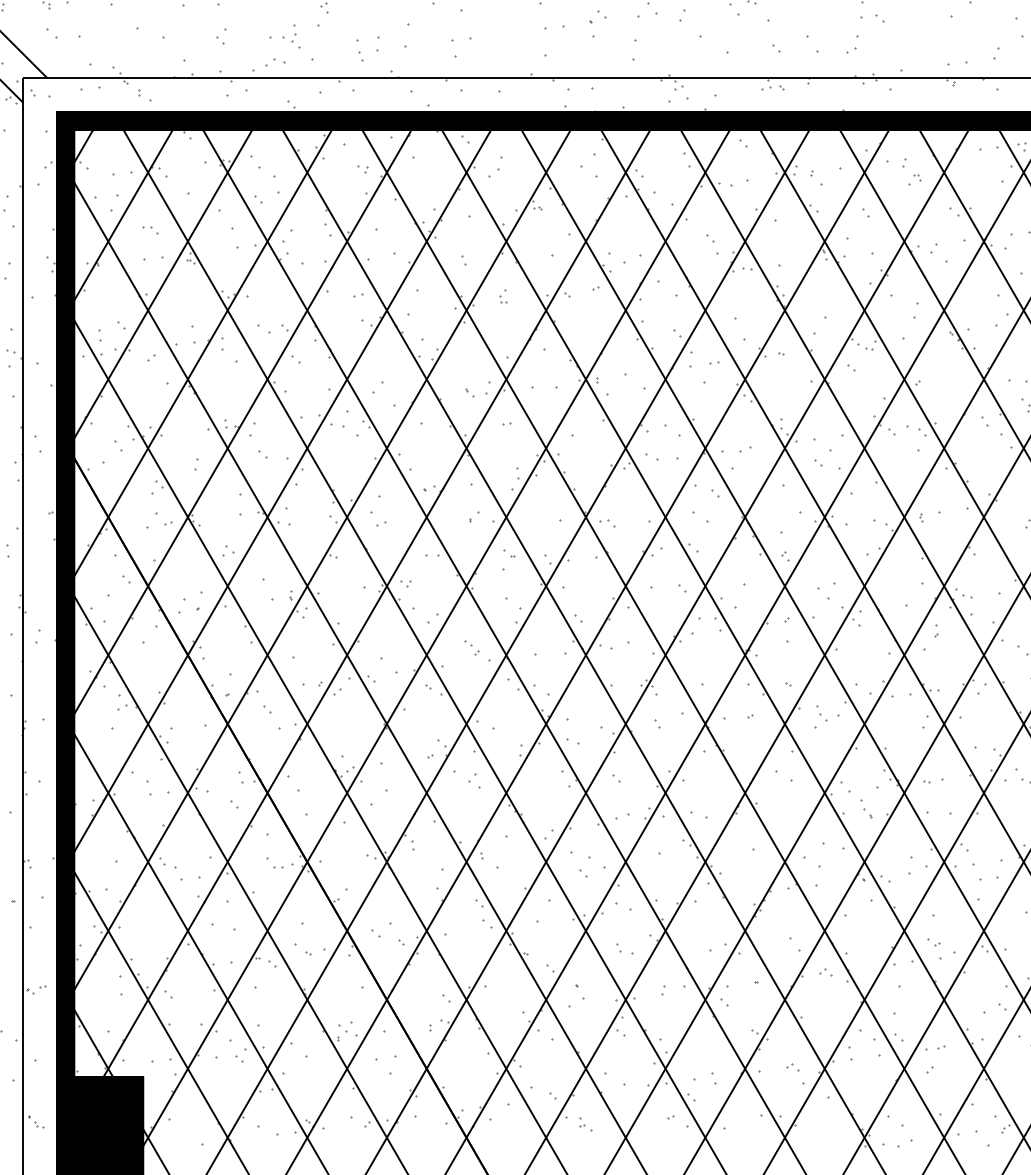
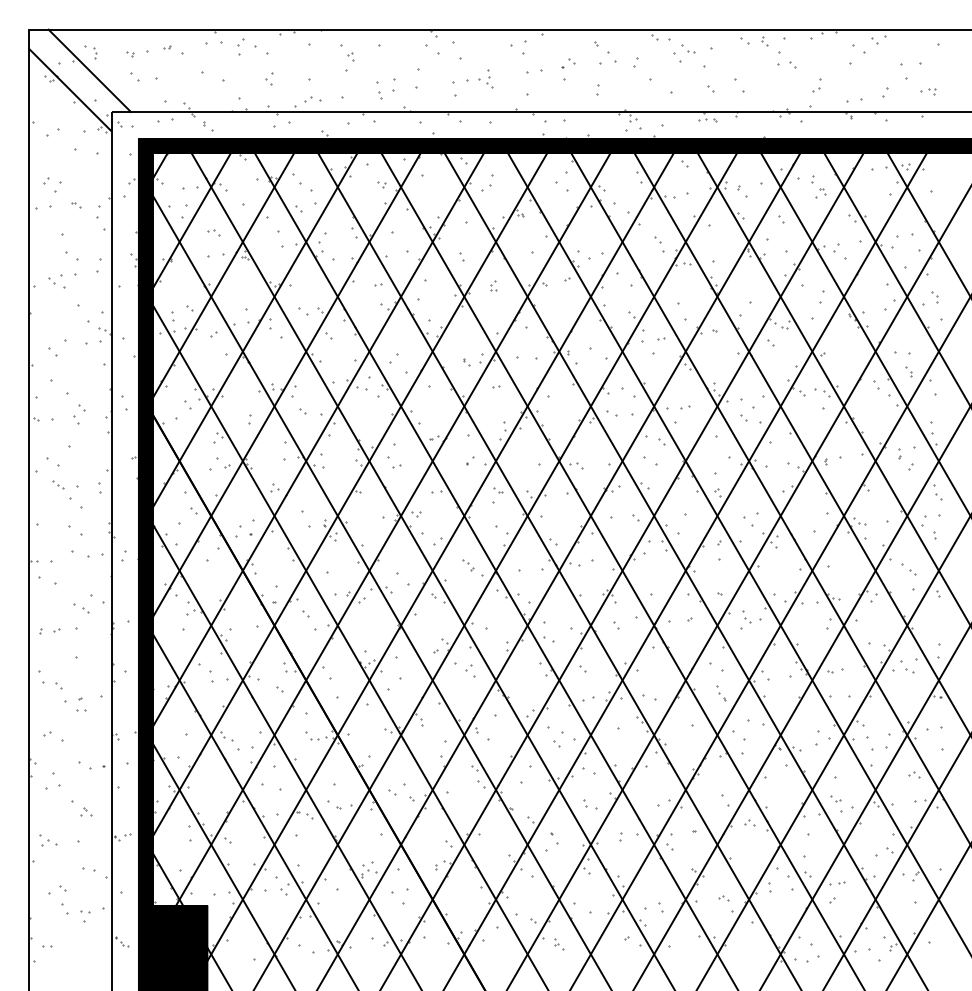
part: (290, 35) -> (485, 78), moved
part: (851, 44) -> (816, 85), moved
part: (634, 49) -> (597, 89), size x0.62
part: (936, 630) -> (899, 453), moved
part: (866, 809) -> (721, 693), moved

